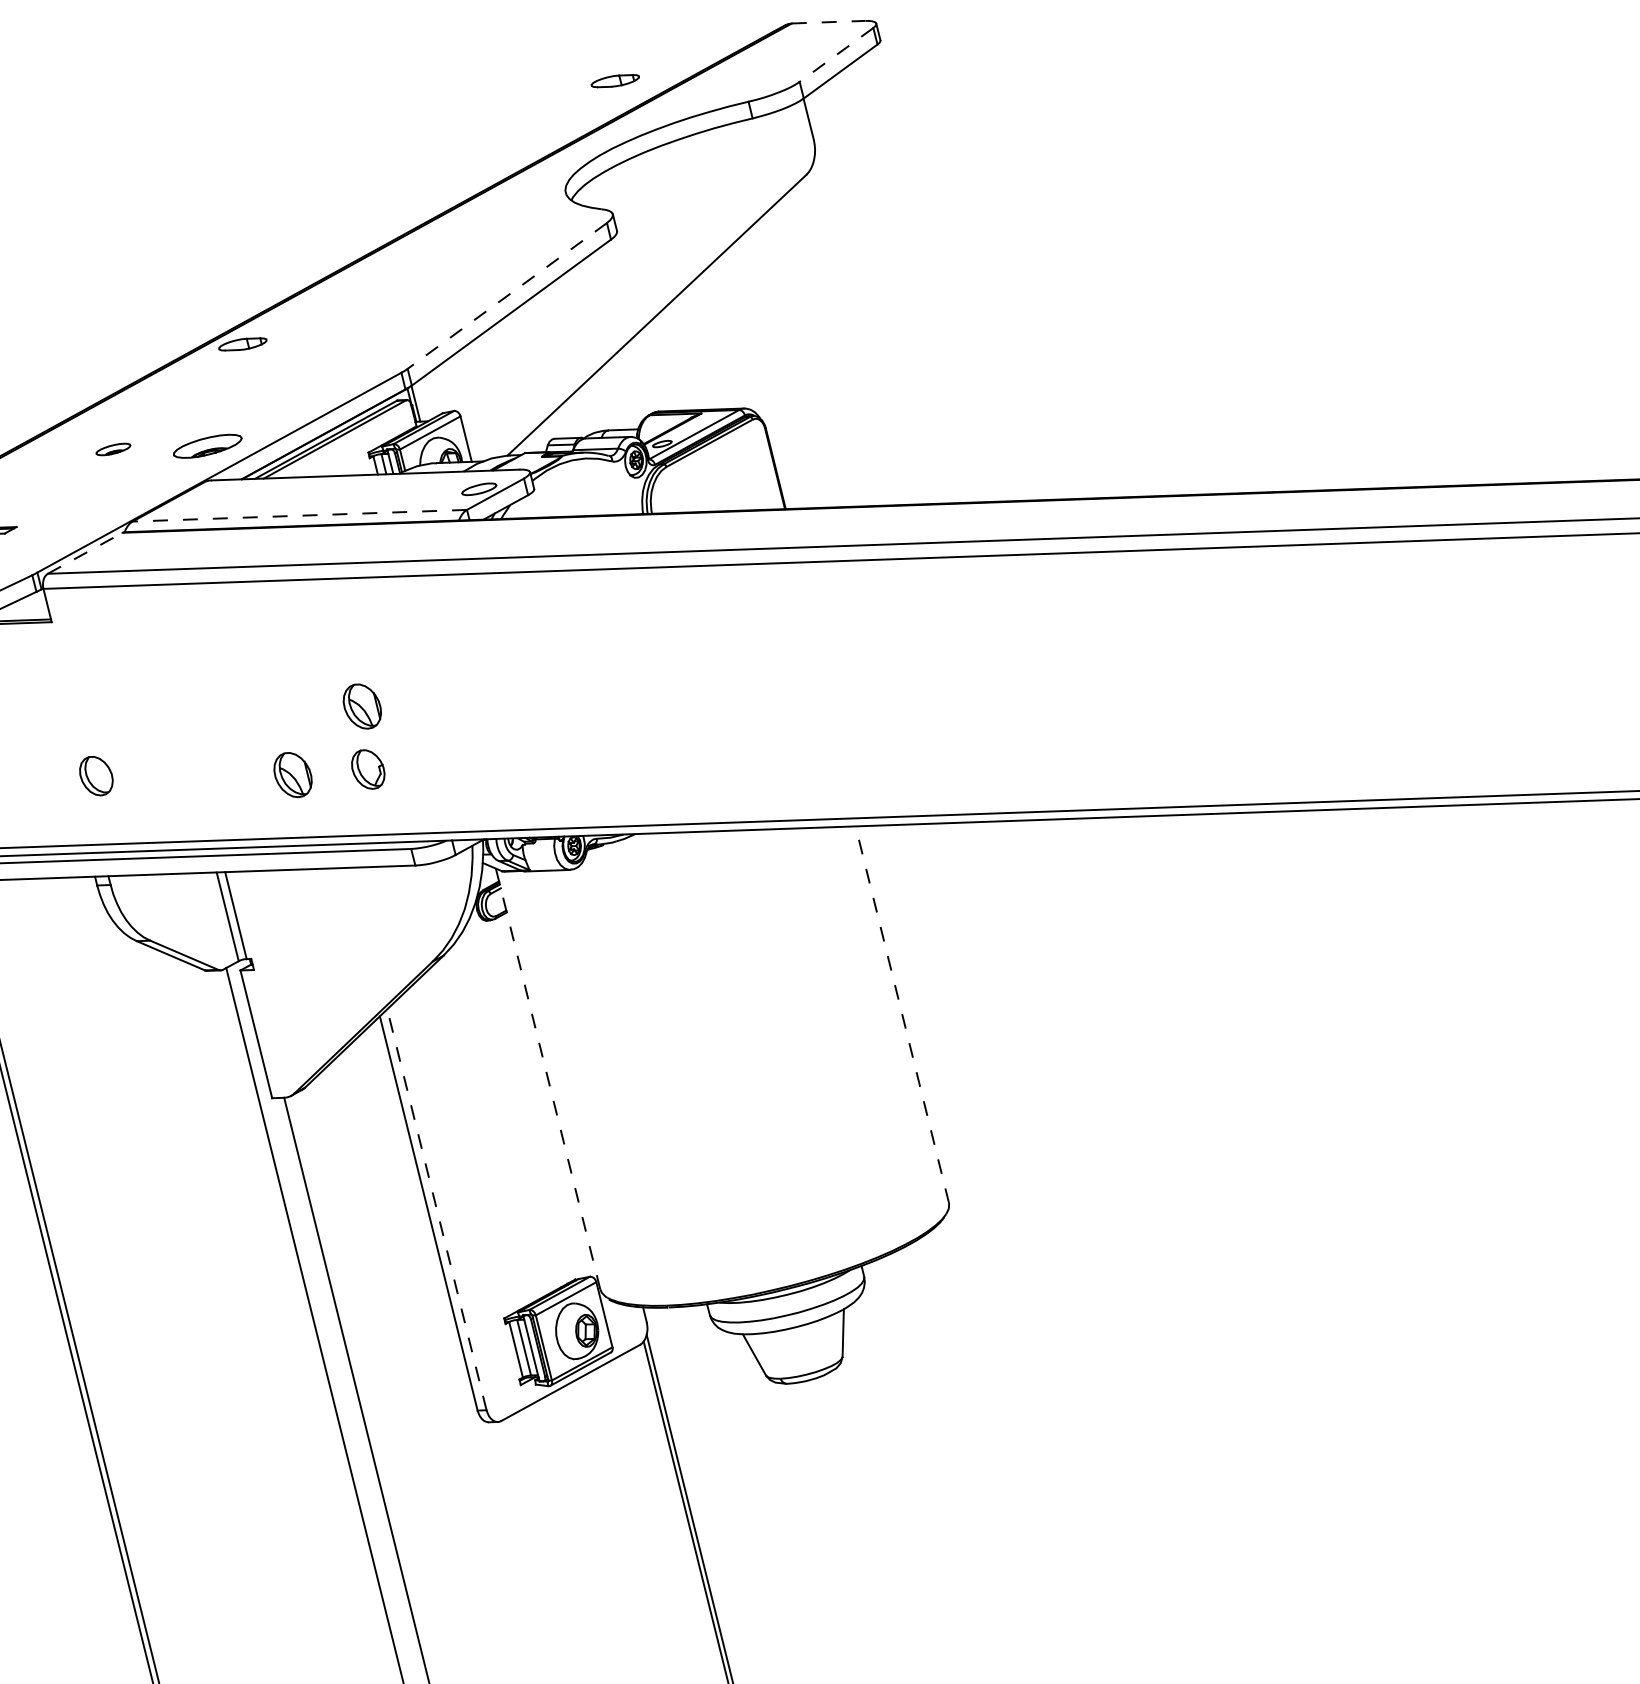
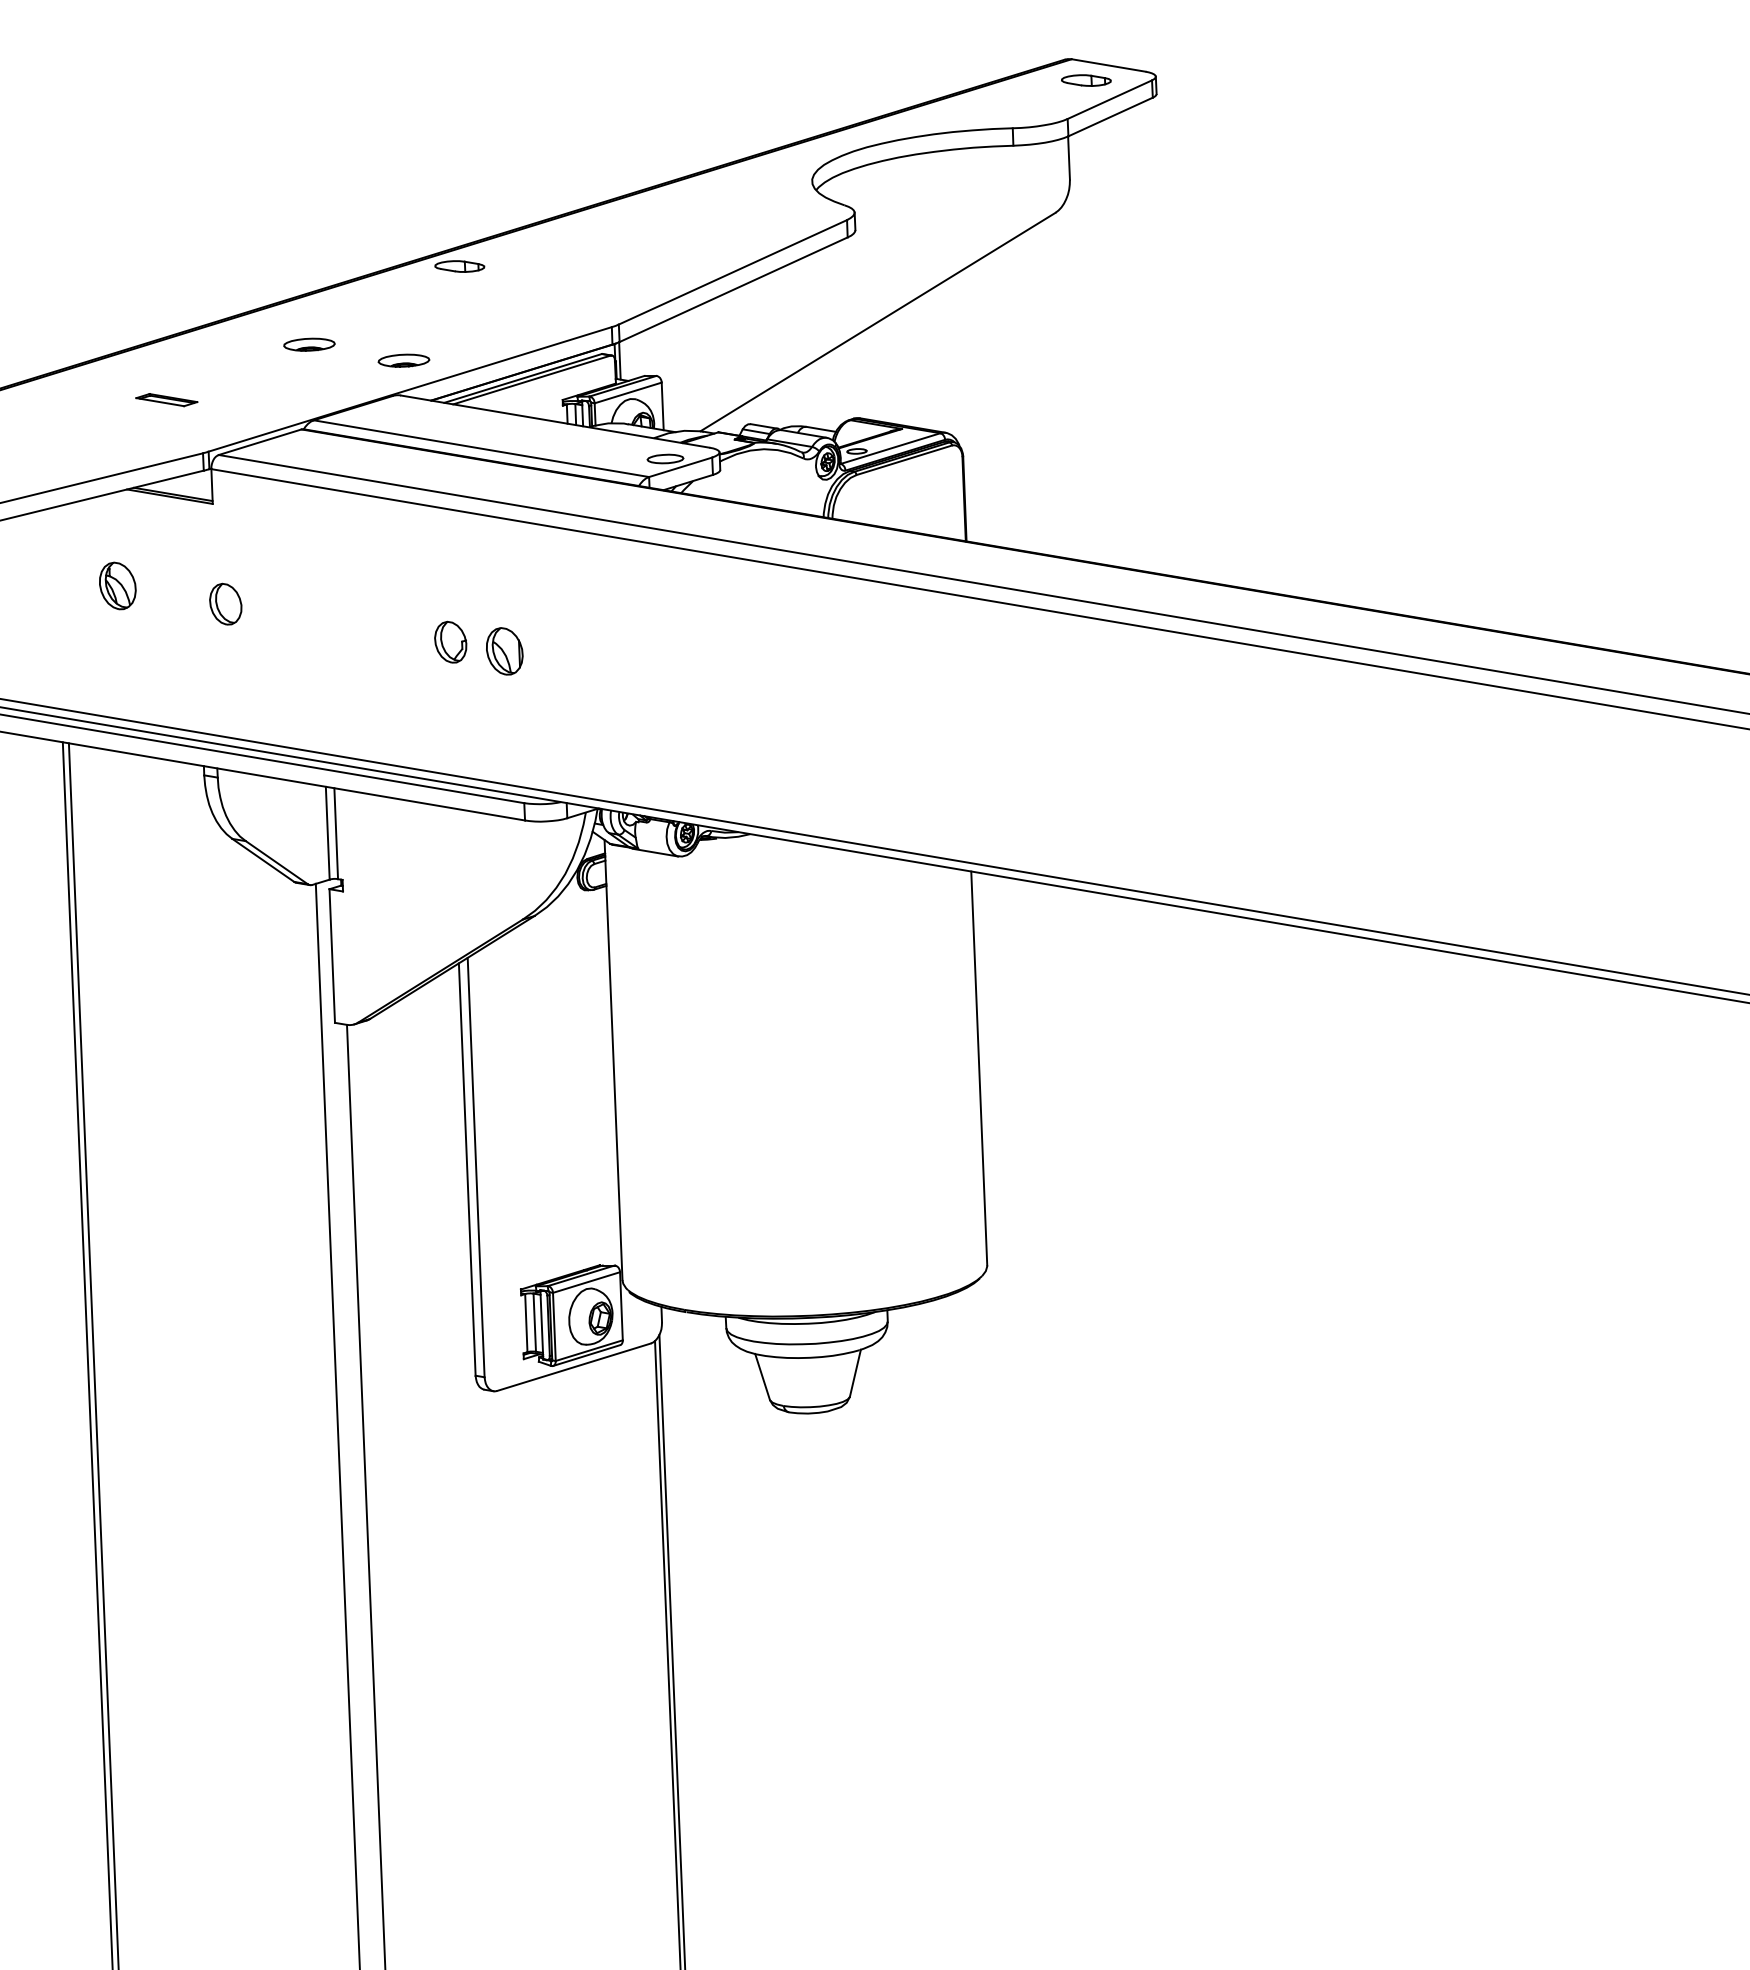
line: (829, 22) -> (1109, 65), dashed -> solid
line: (836, 54) -> (1109, 99), dashed -> solid
part: (615, 81) -> (1086, 80), moved
line: (506, 296) -> (732, 272), dashed -> solid
part: (207, 446) -> (403, 360), size x0.71
part: (113, 449) -> (309, 344), size x1.43
line: (298, 515) -> (480, 448), dashed -> solid
line: (85, 553) -> (260, 442), dashed -> solid
part: (367, 768) -> (450, 641), moved
part: (95, 775) -> (225, 603), moved
part: (292, 775) -> (421, 705), removed
line: (902, 1013) -> (979, 1067), dashed -> solid
line: (548, 1079) -> (613, 1060), dashed -> solid
line: (437, 1209) -> (476, 1167), dashed -> solid

